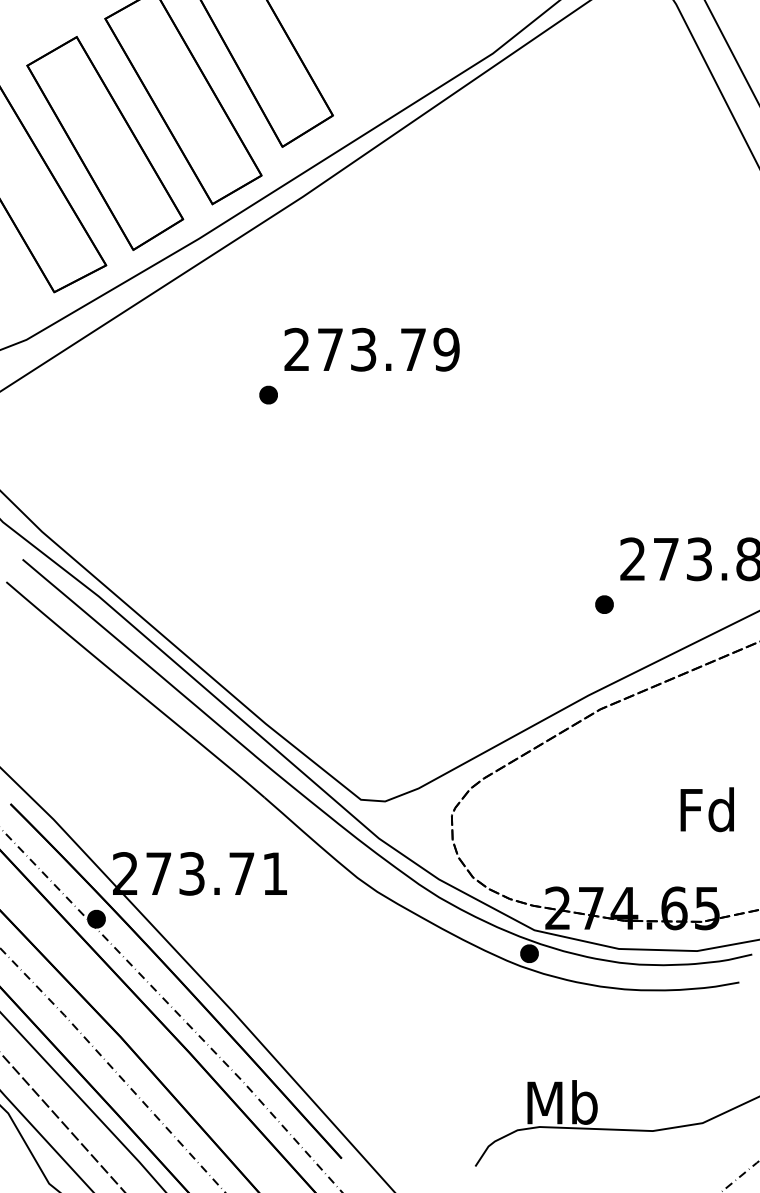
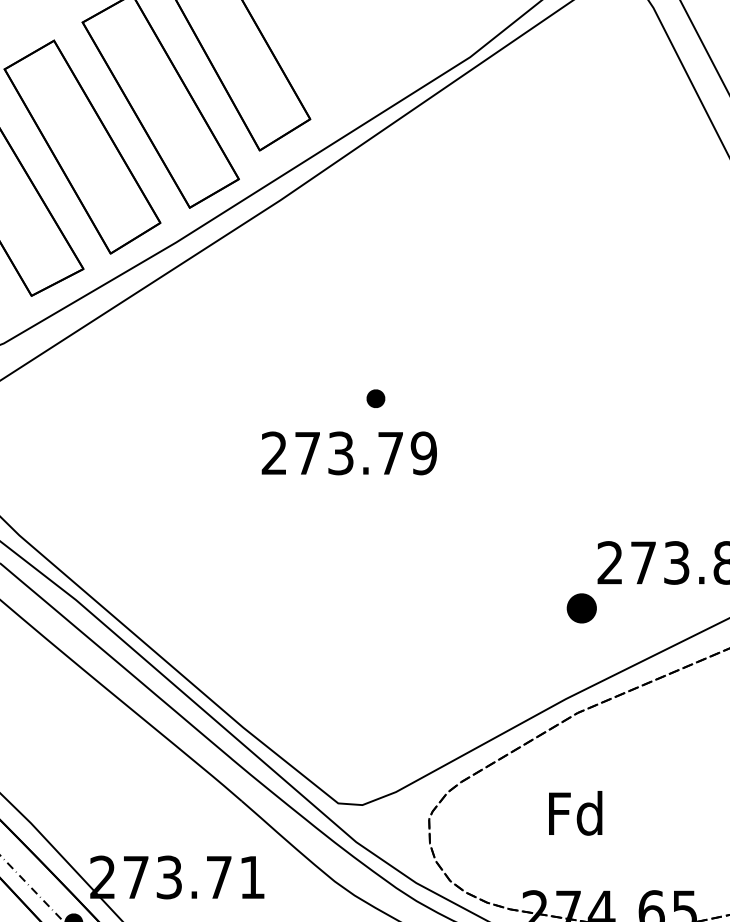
text: (371, 349) -> (348, 453), moved
part: (268, 394) -> (375, 398), moved
part: (604, 604) -> (581, 608), size x1.6
text: (706, 809) -> (574, 813), moved

